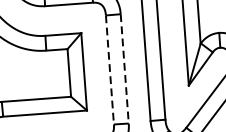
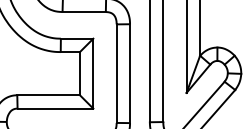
line: (125, 69) -> (130, 74), dashed -> solid
line: (109, 70) -> (116, 74), dashed -> solid

